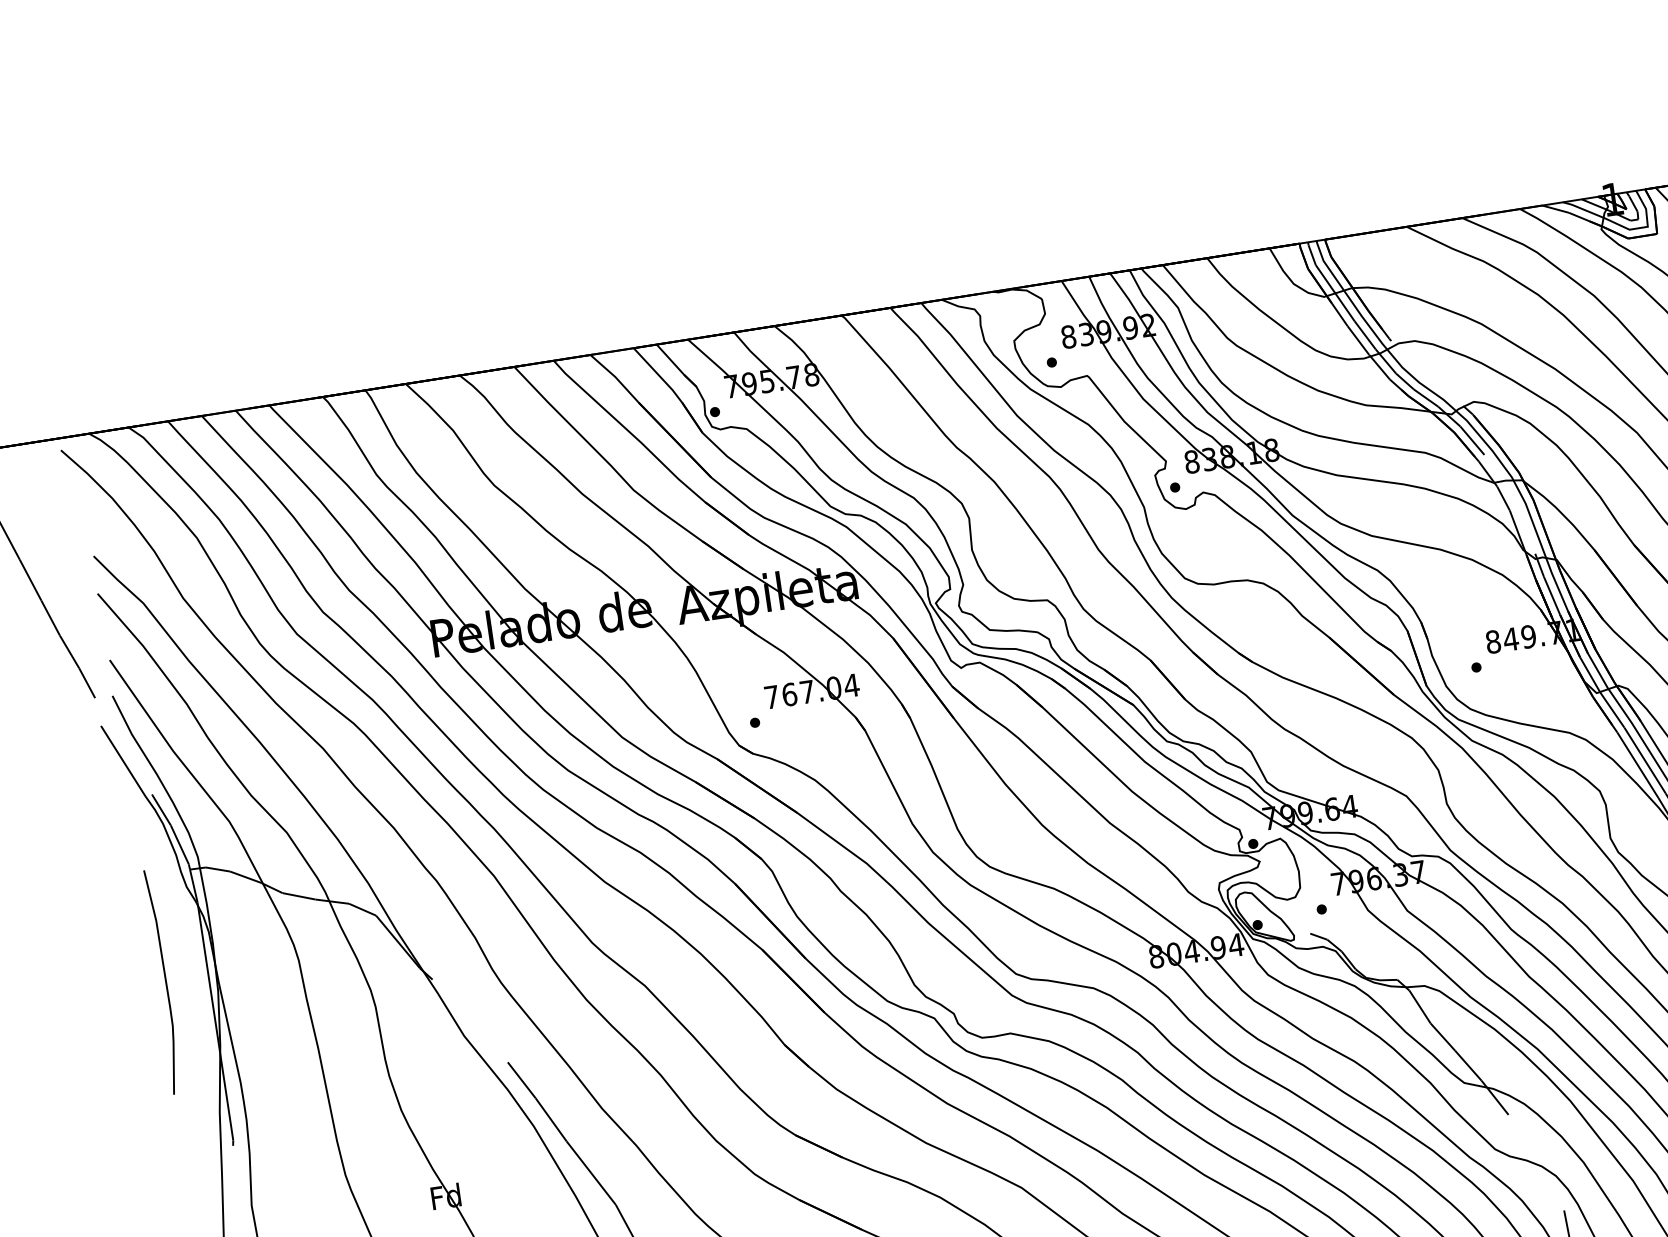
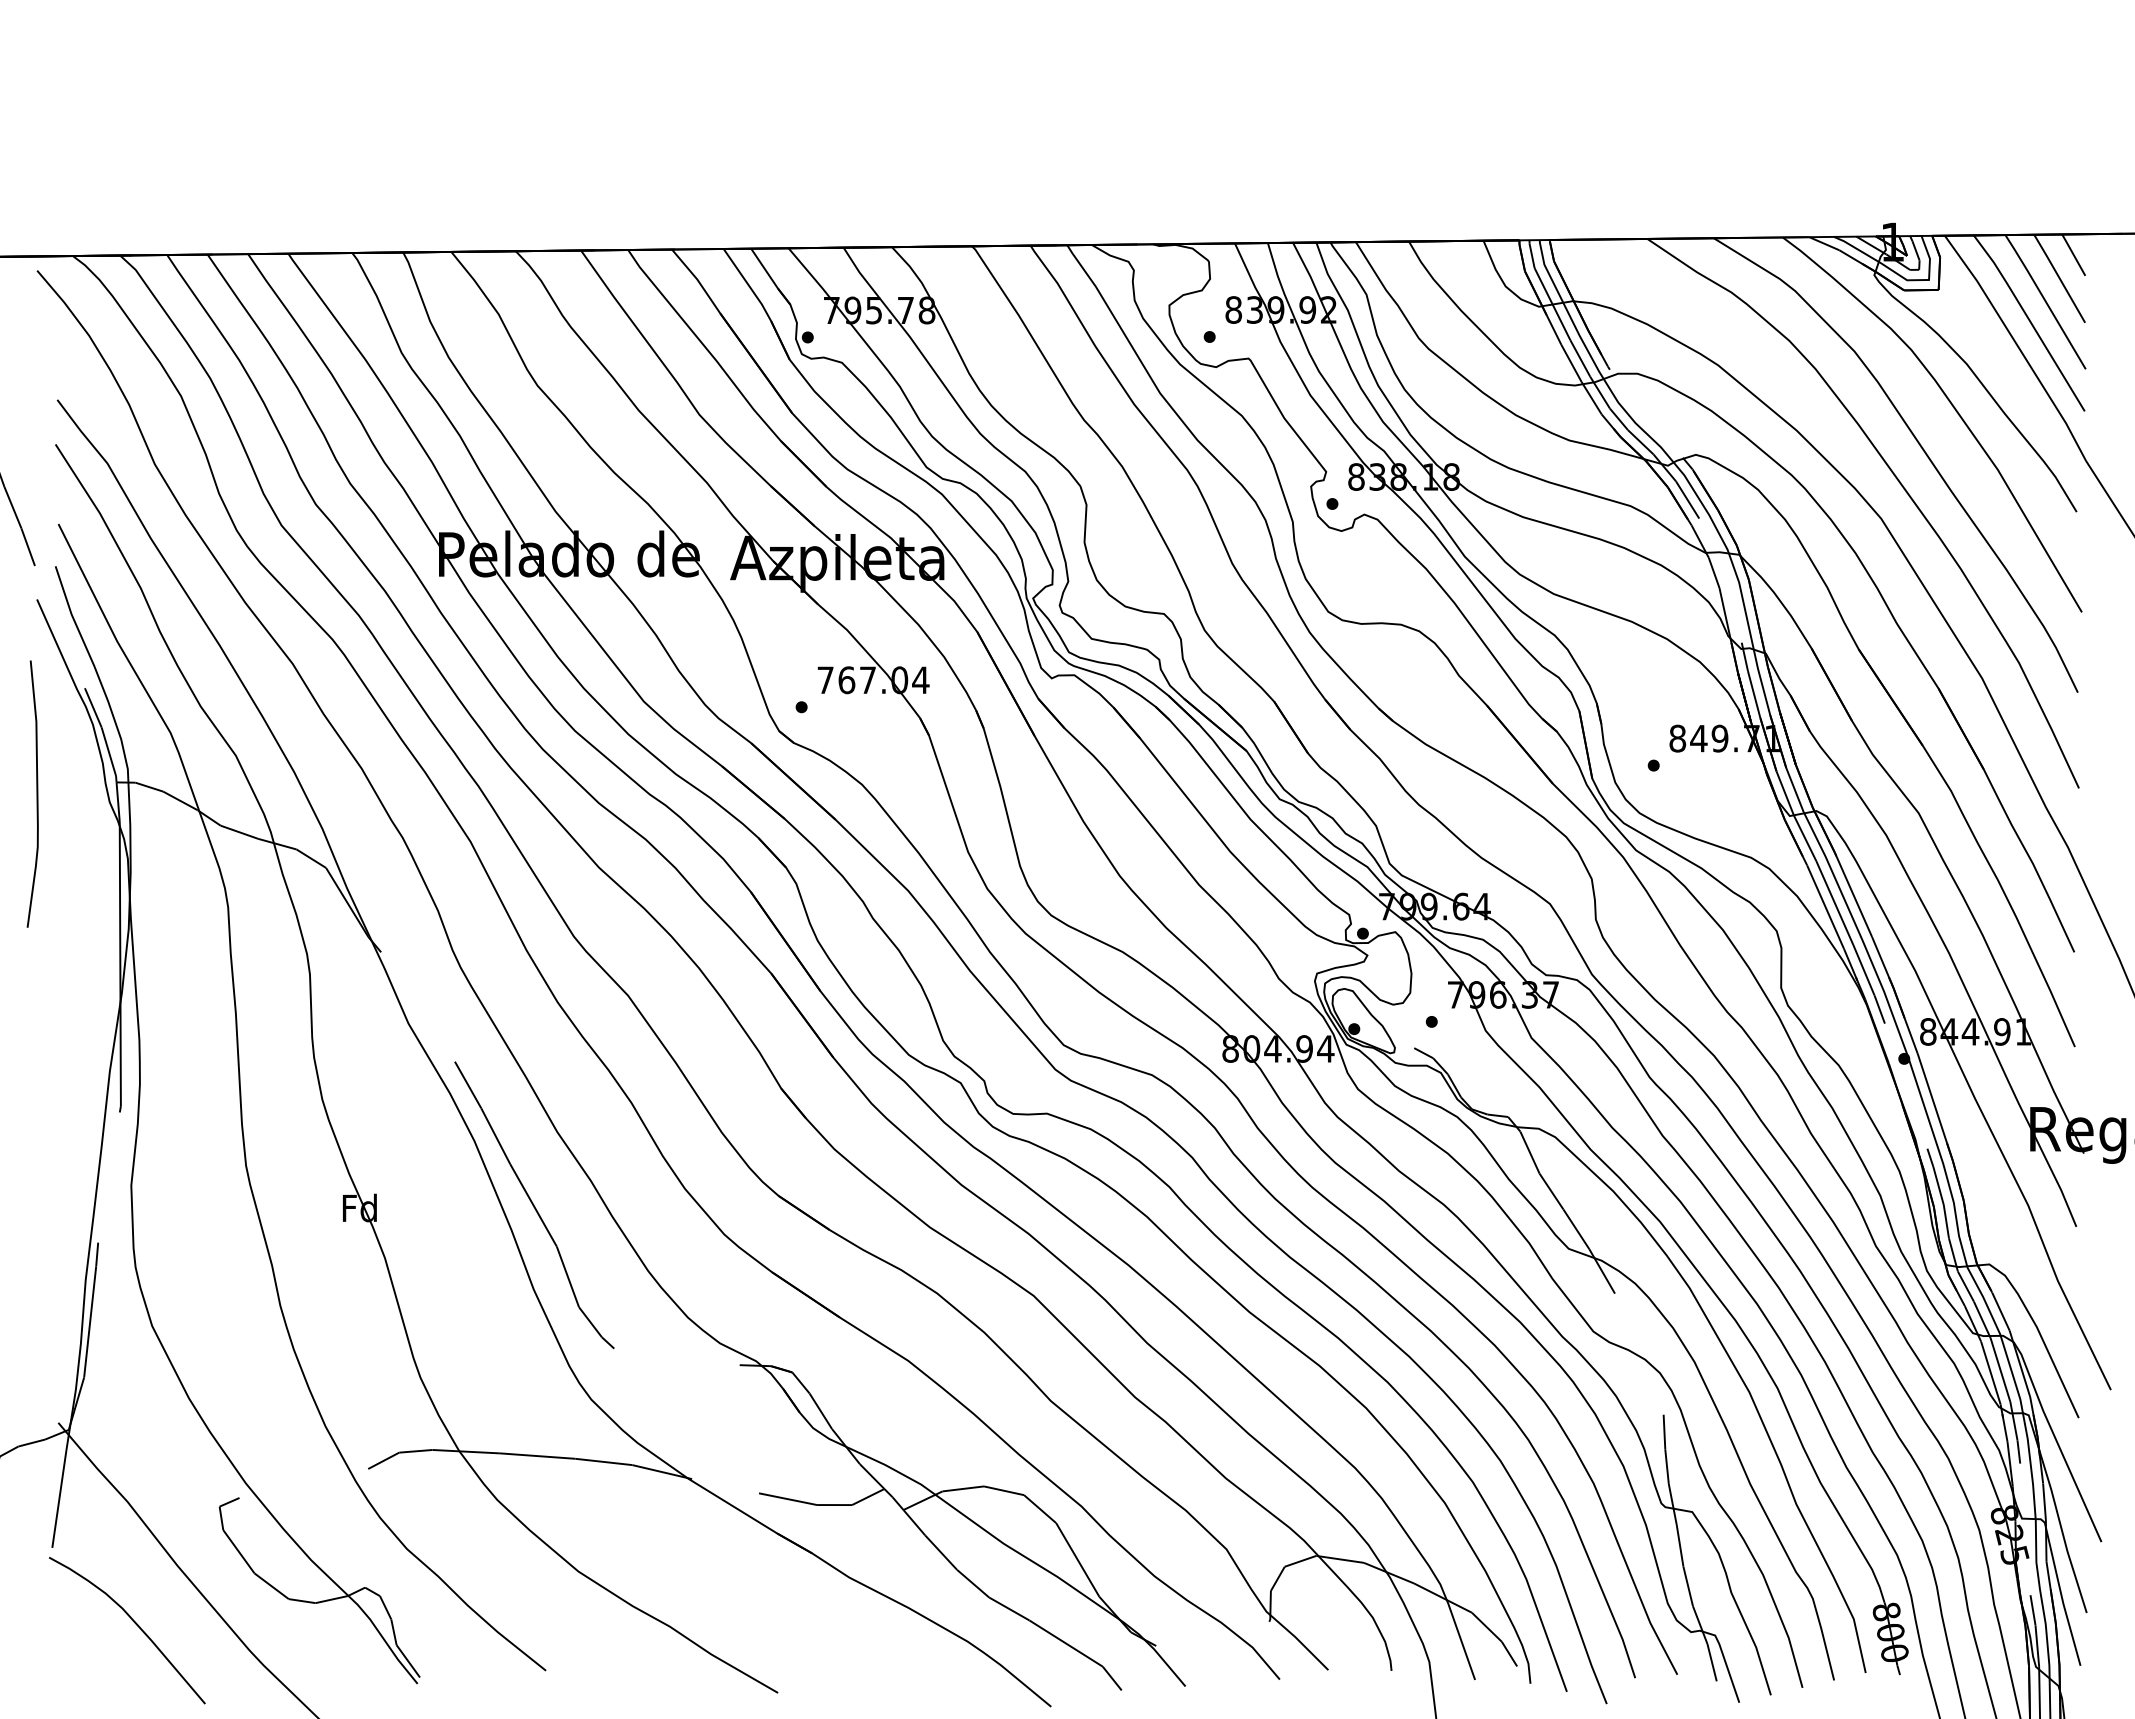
curve: (165, 981) -> (36, 793), moved

